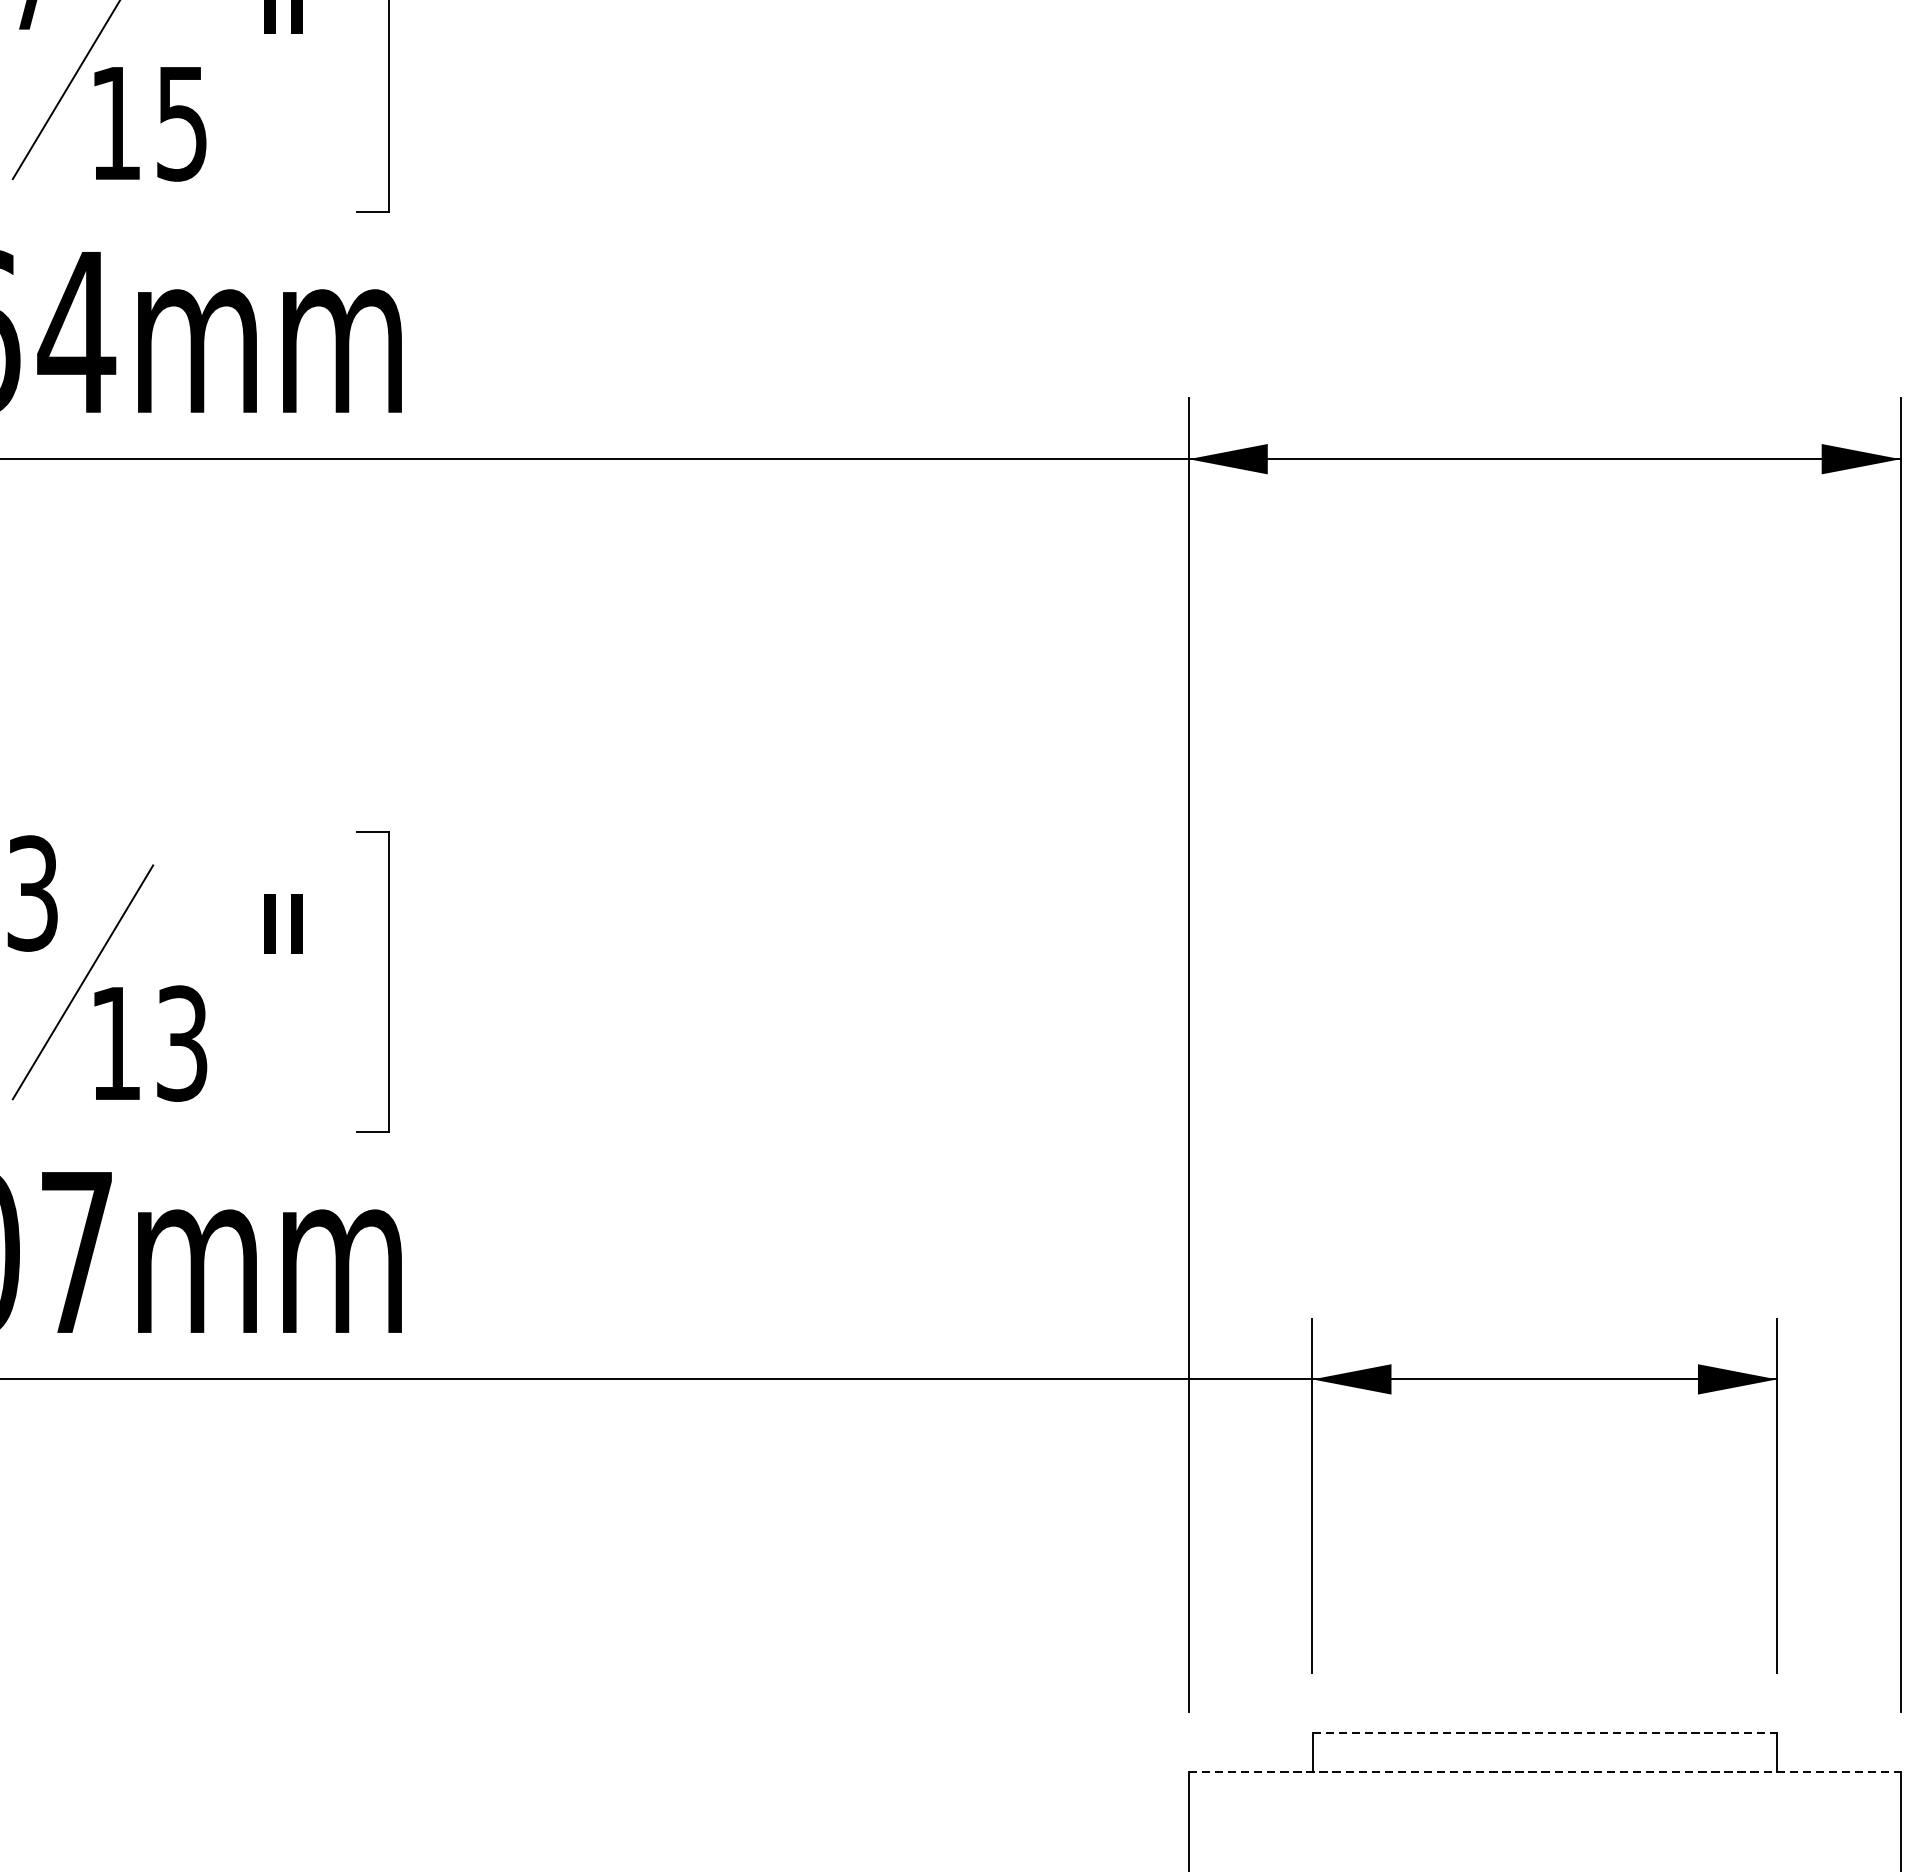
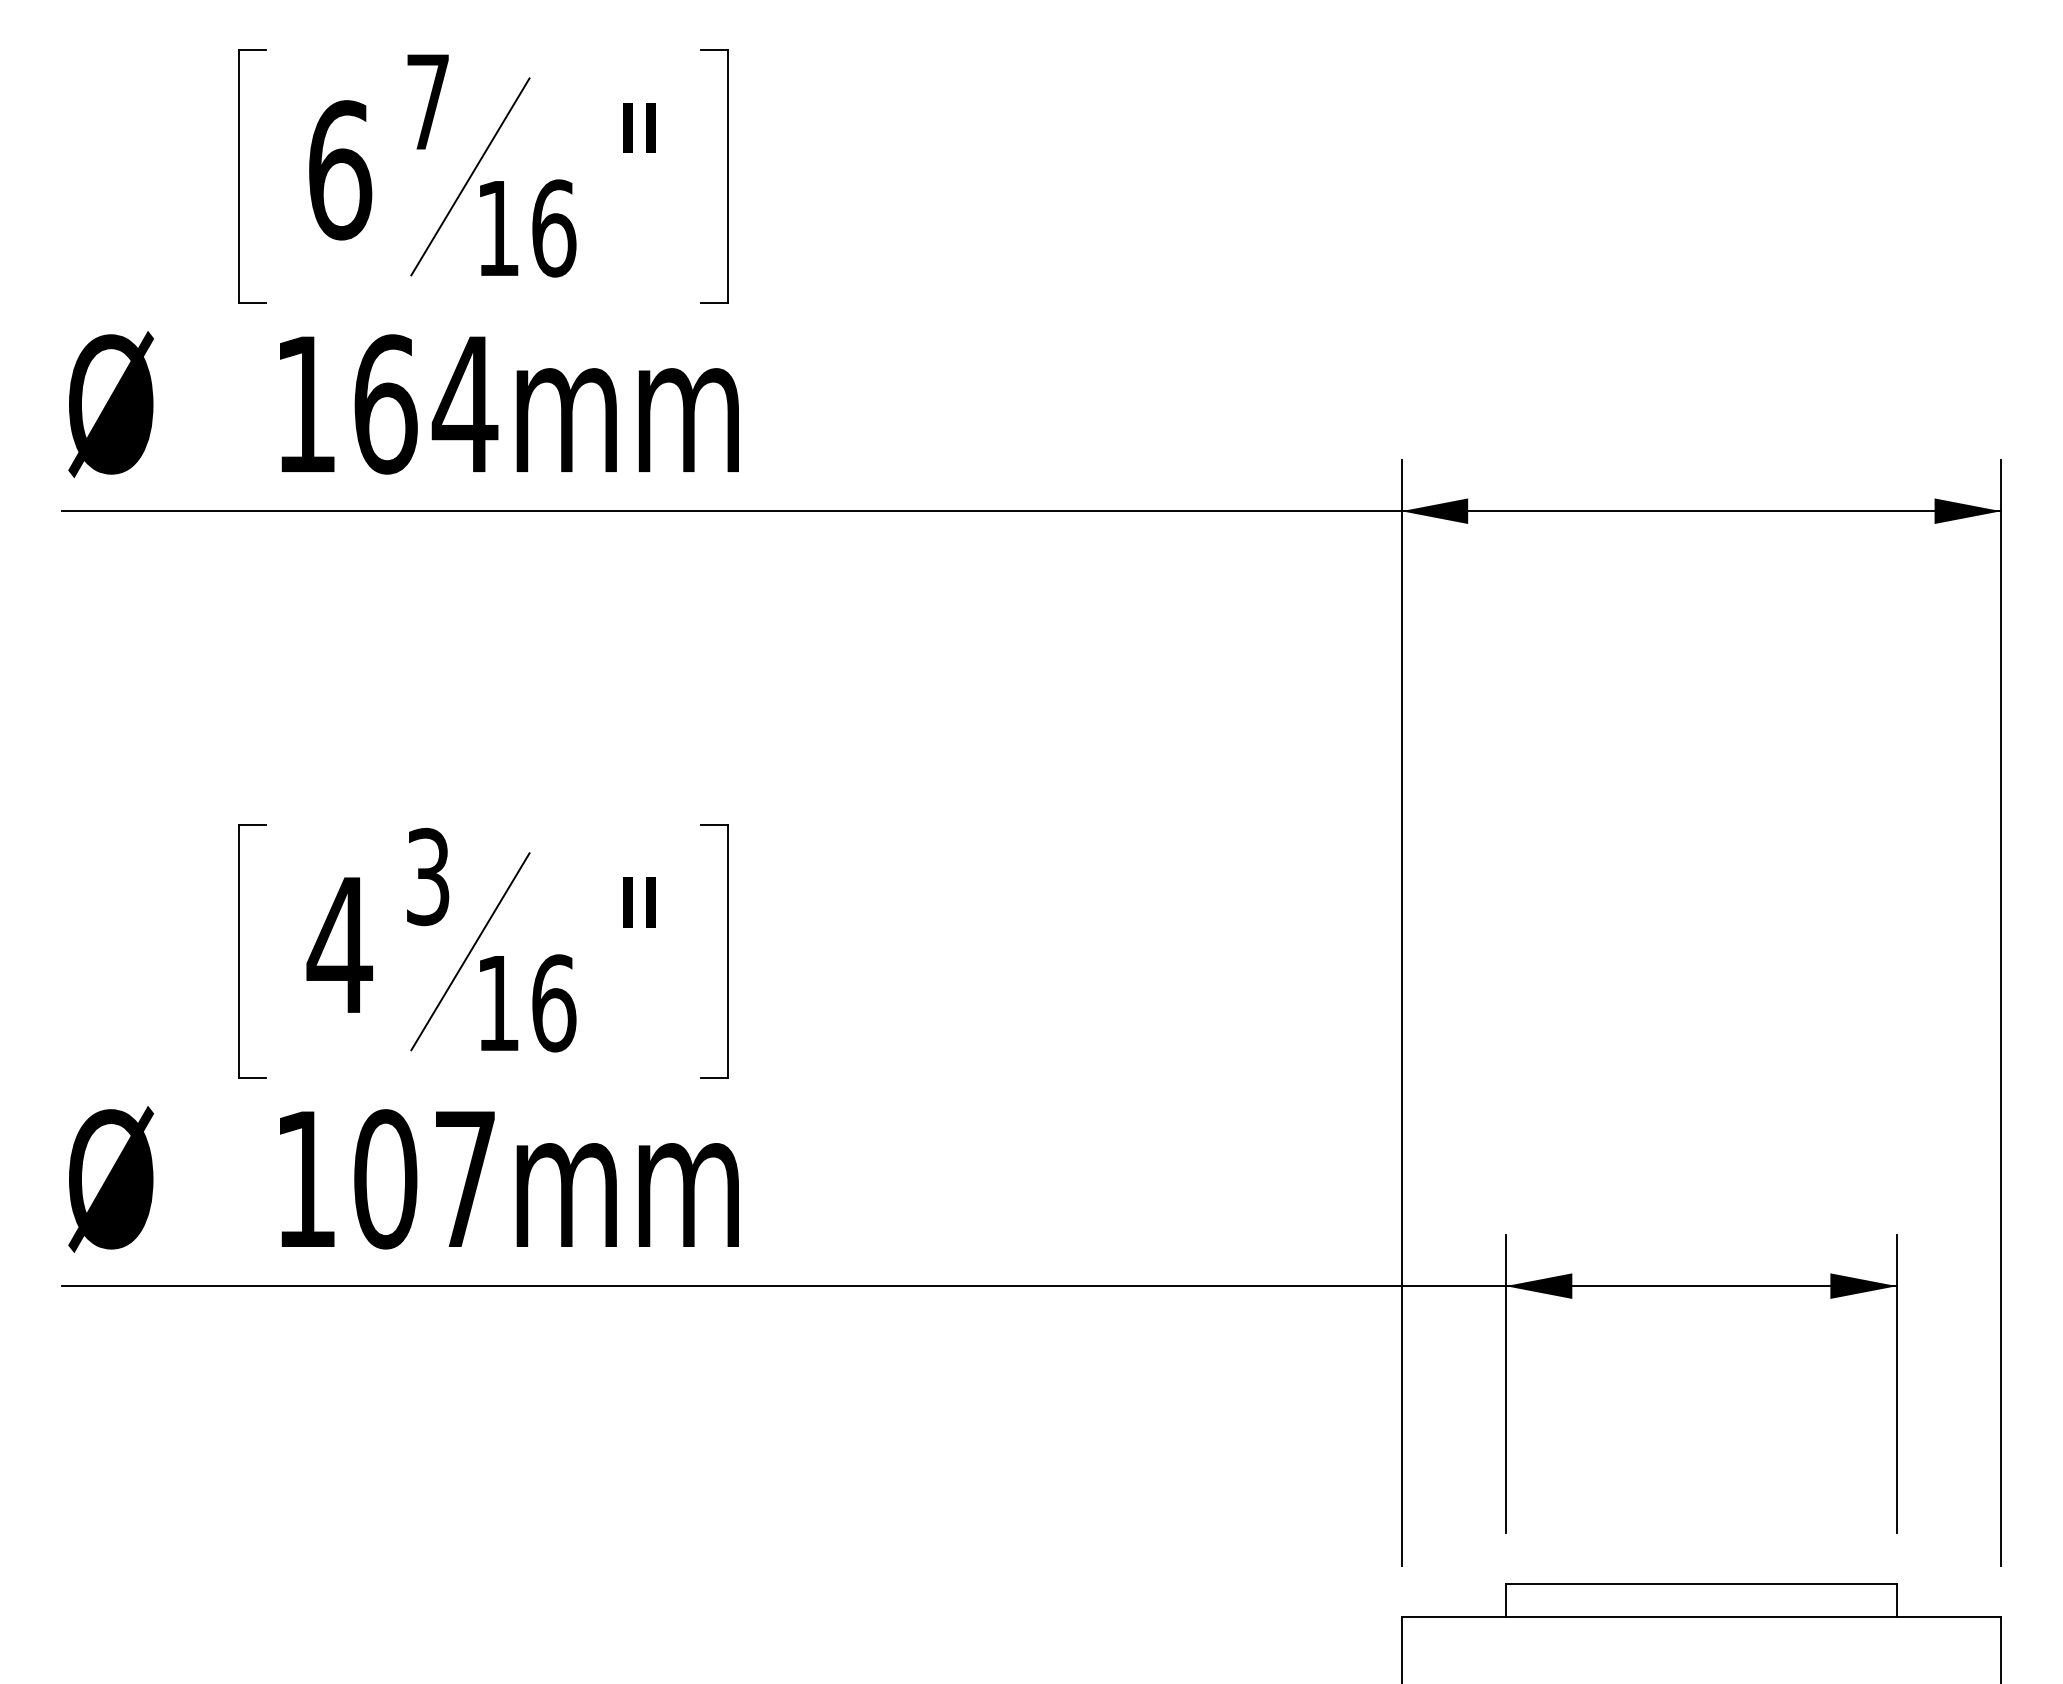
text: (182, 123) -> (554, 228), 15 -> 16
text: (182, 1043) -> (554, 1003), 13 -> 16
line: (1544, 1733) -> (1701, 1584), dashed -> solid
line: (1544, 1772) -> (1701, 1617), dashed -> solid

